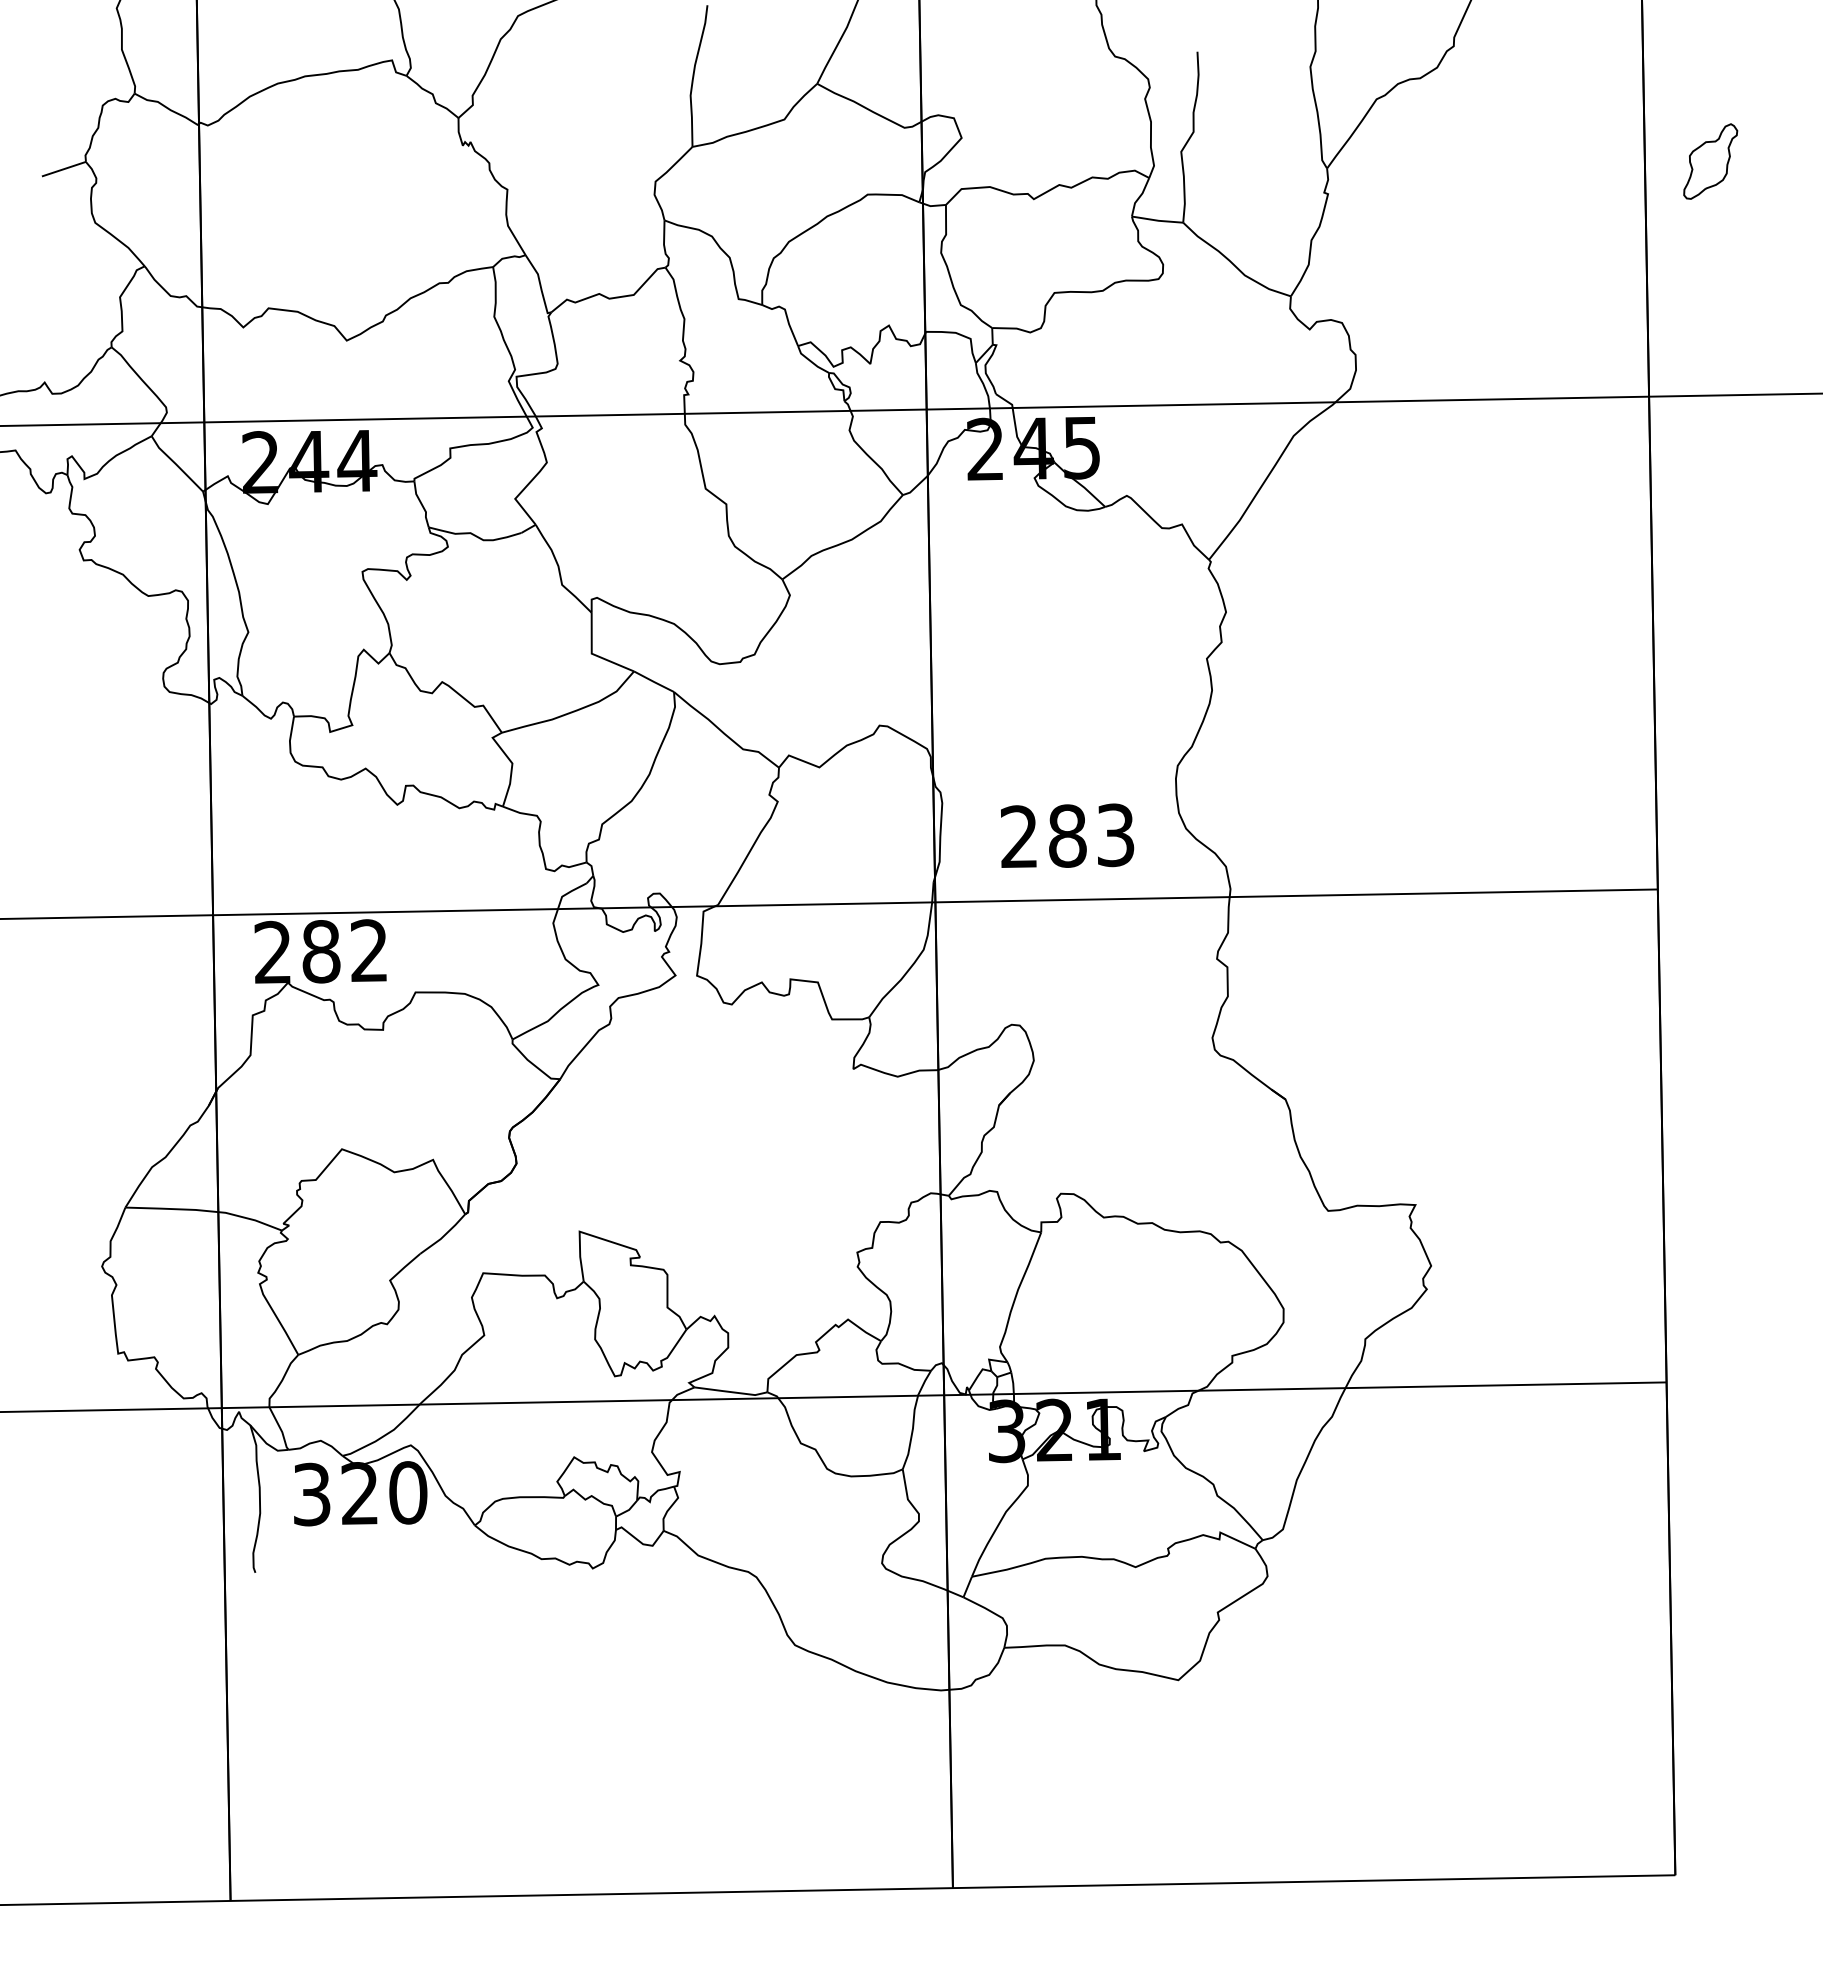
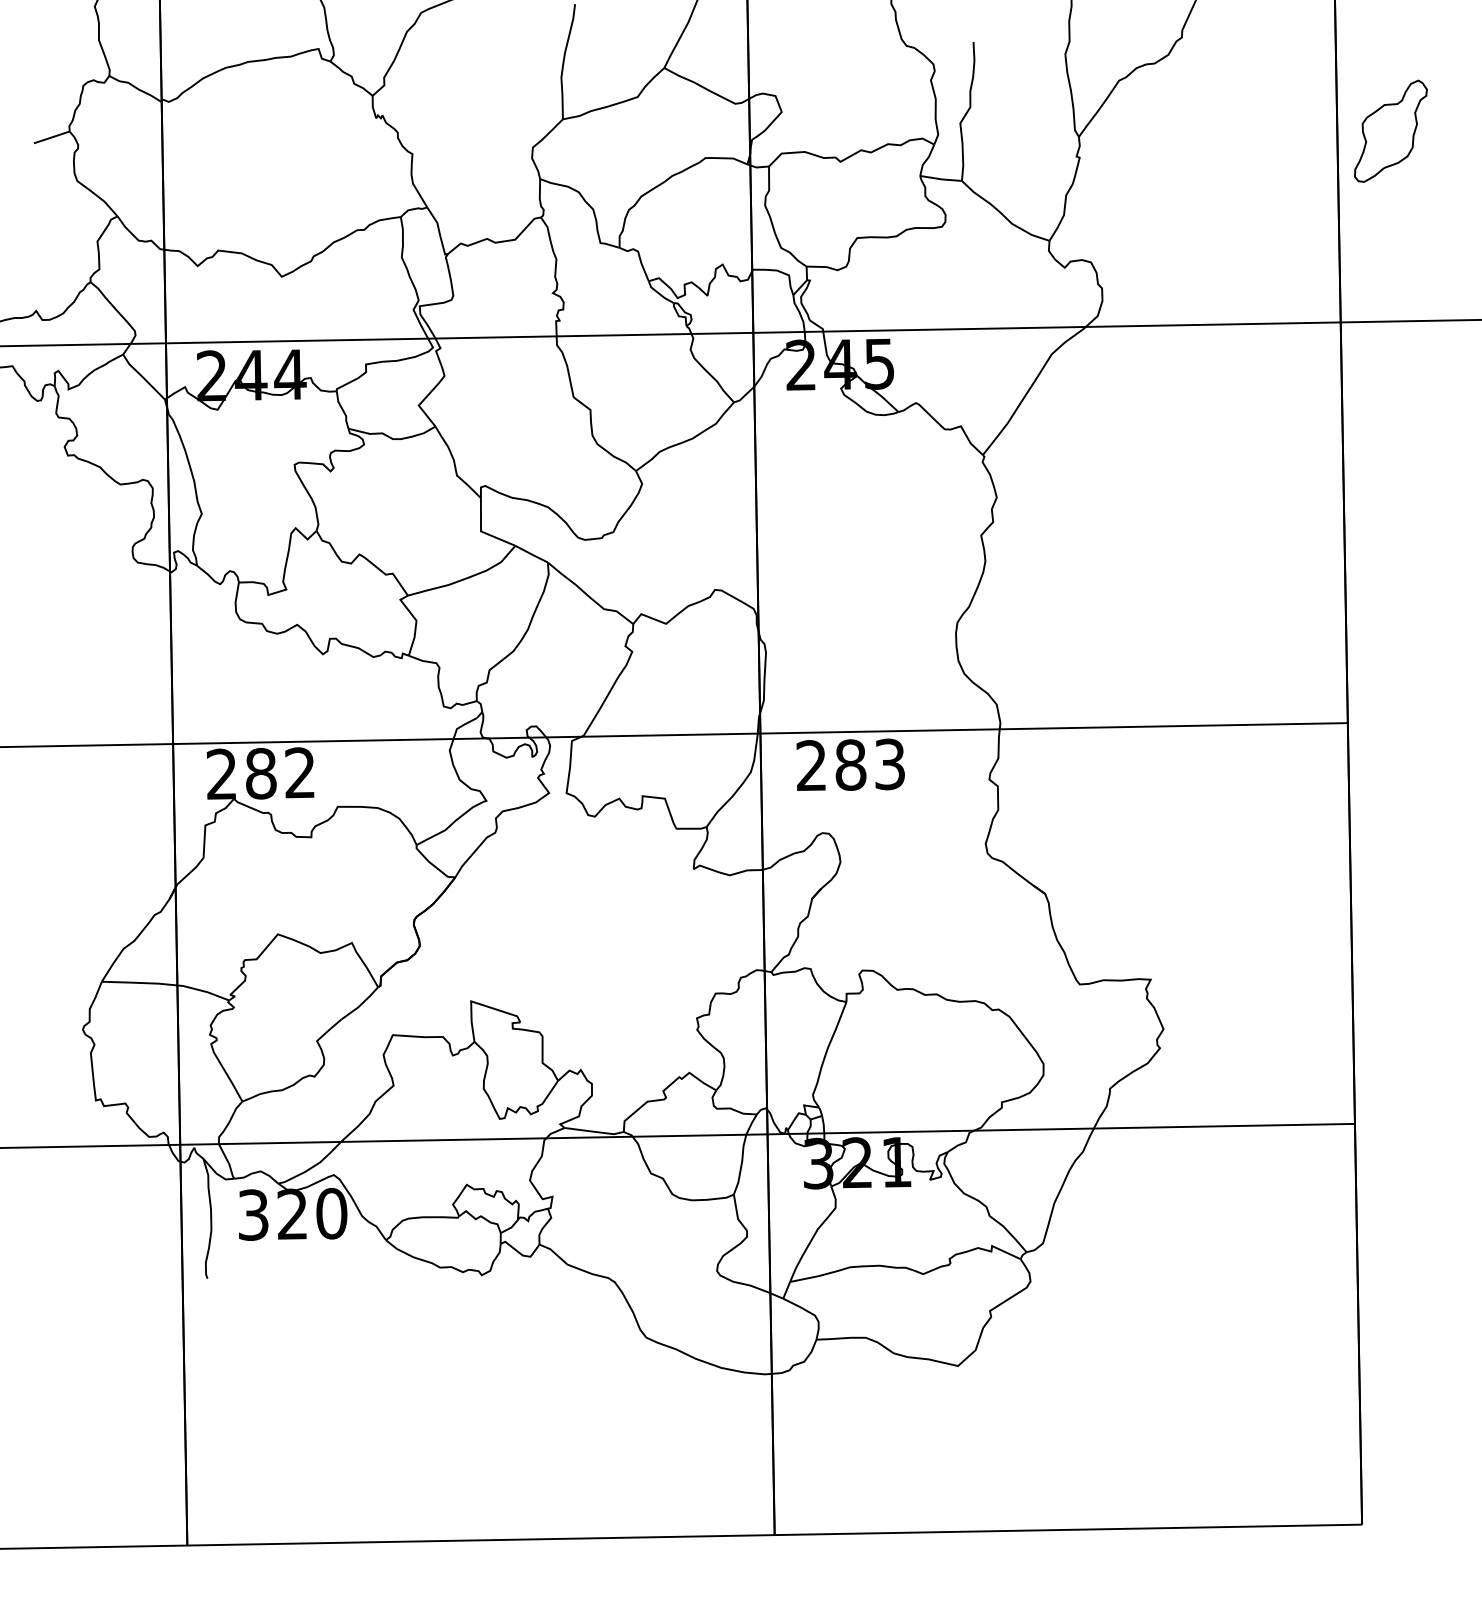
part: (1710, 161) -> (1390, 131), size x1.67
text: (1067, 835) -> (850, 764), moved

